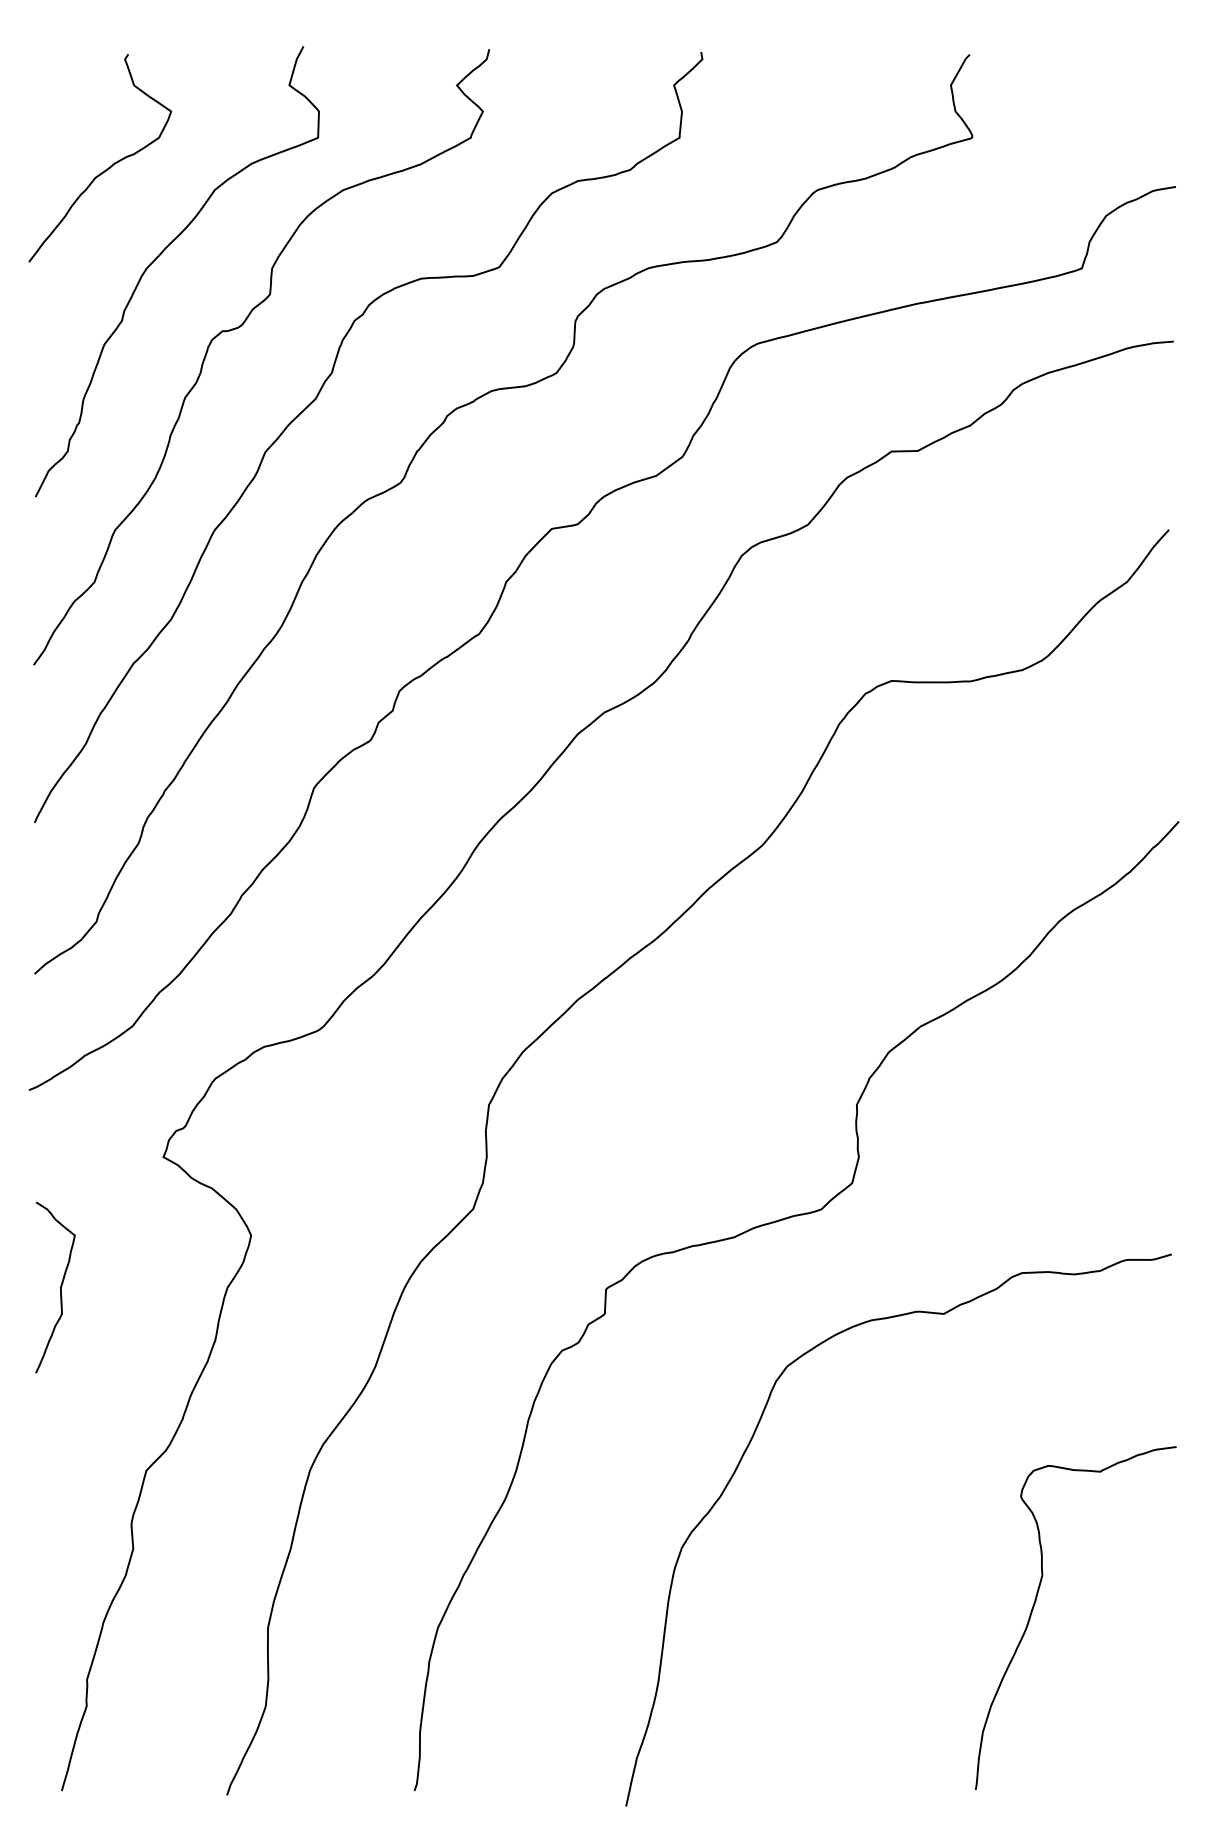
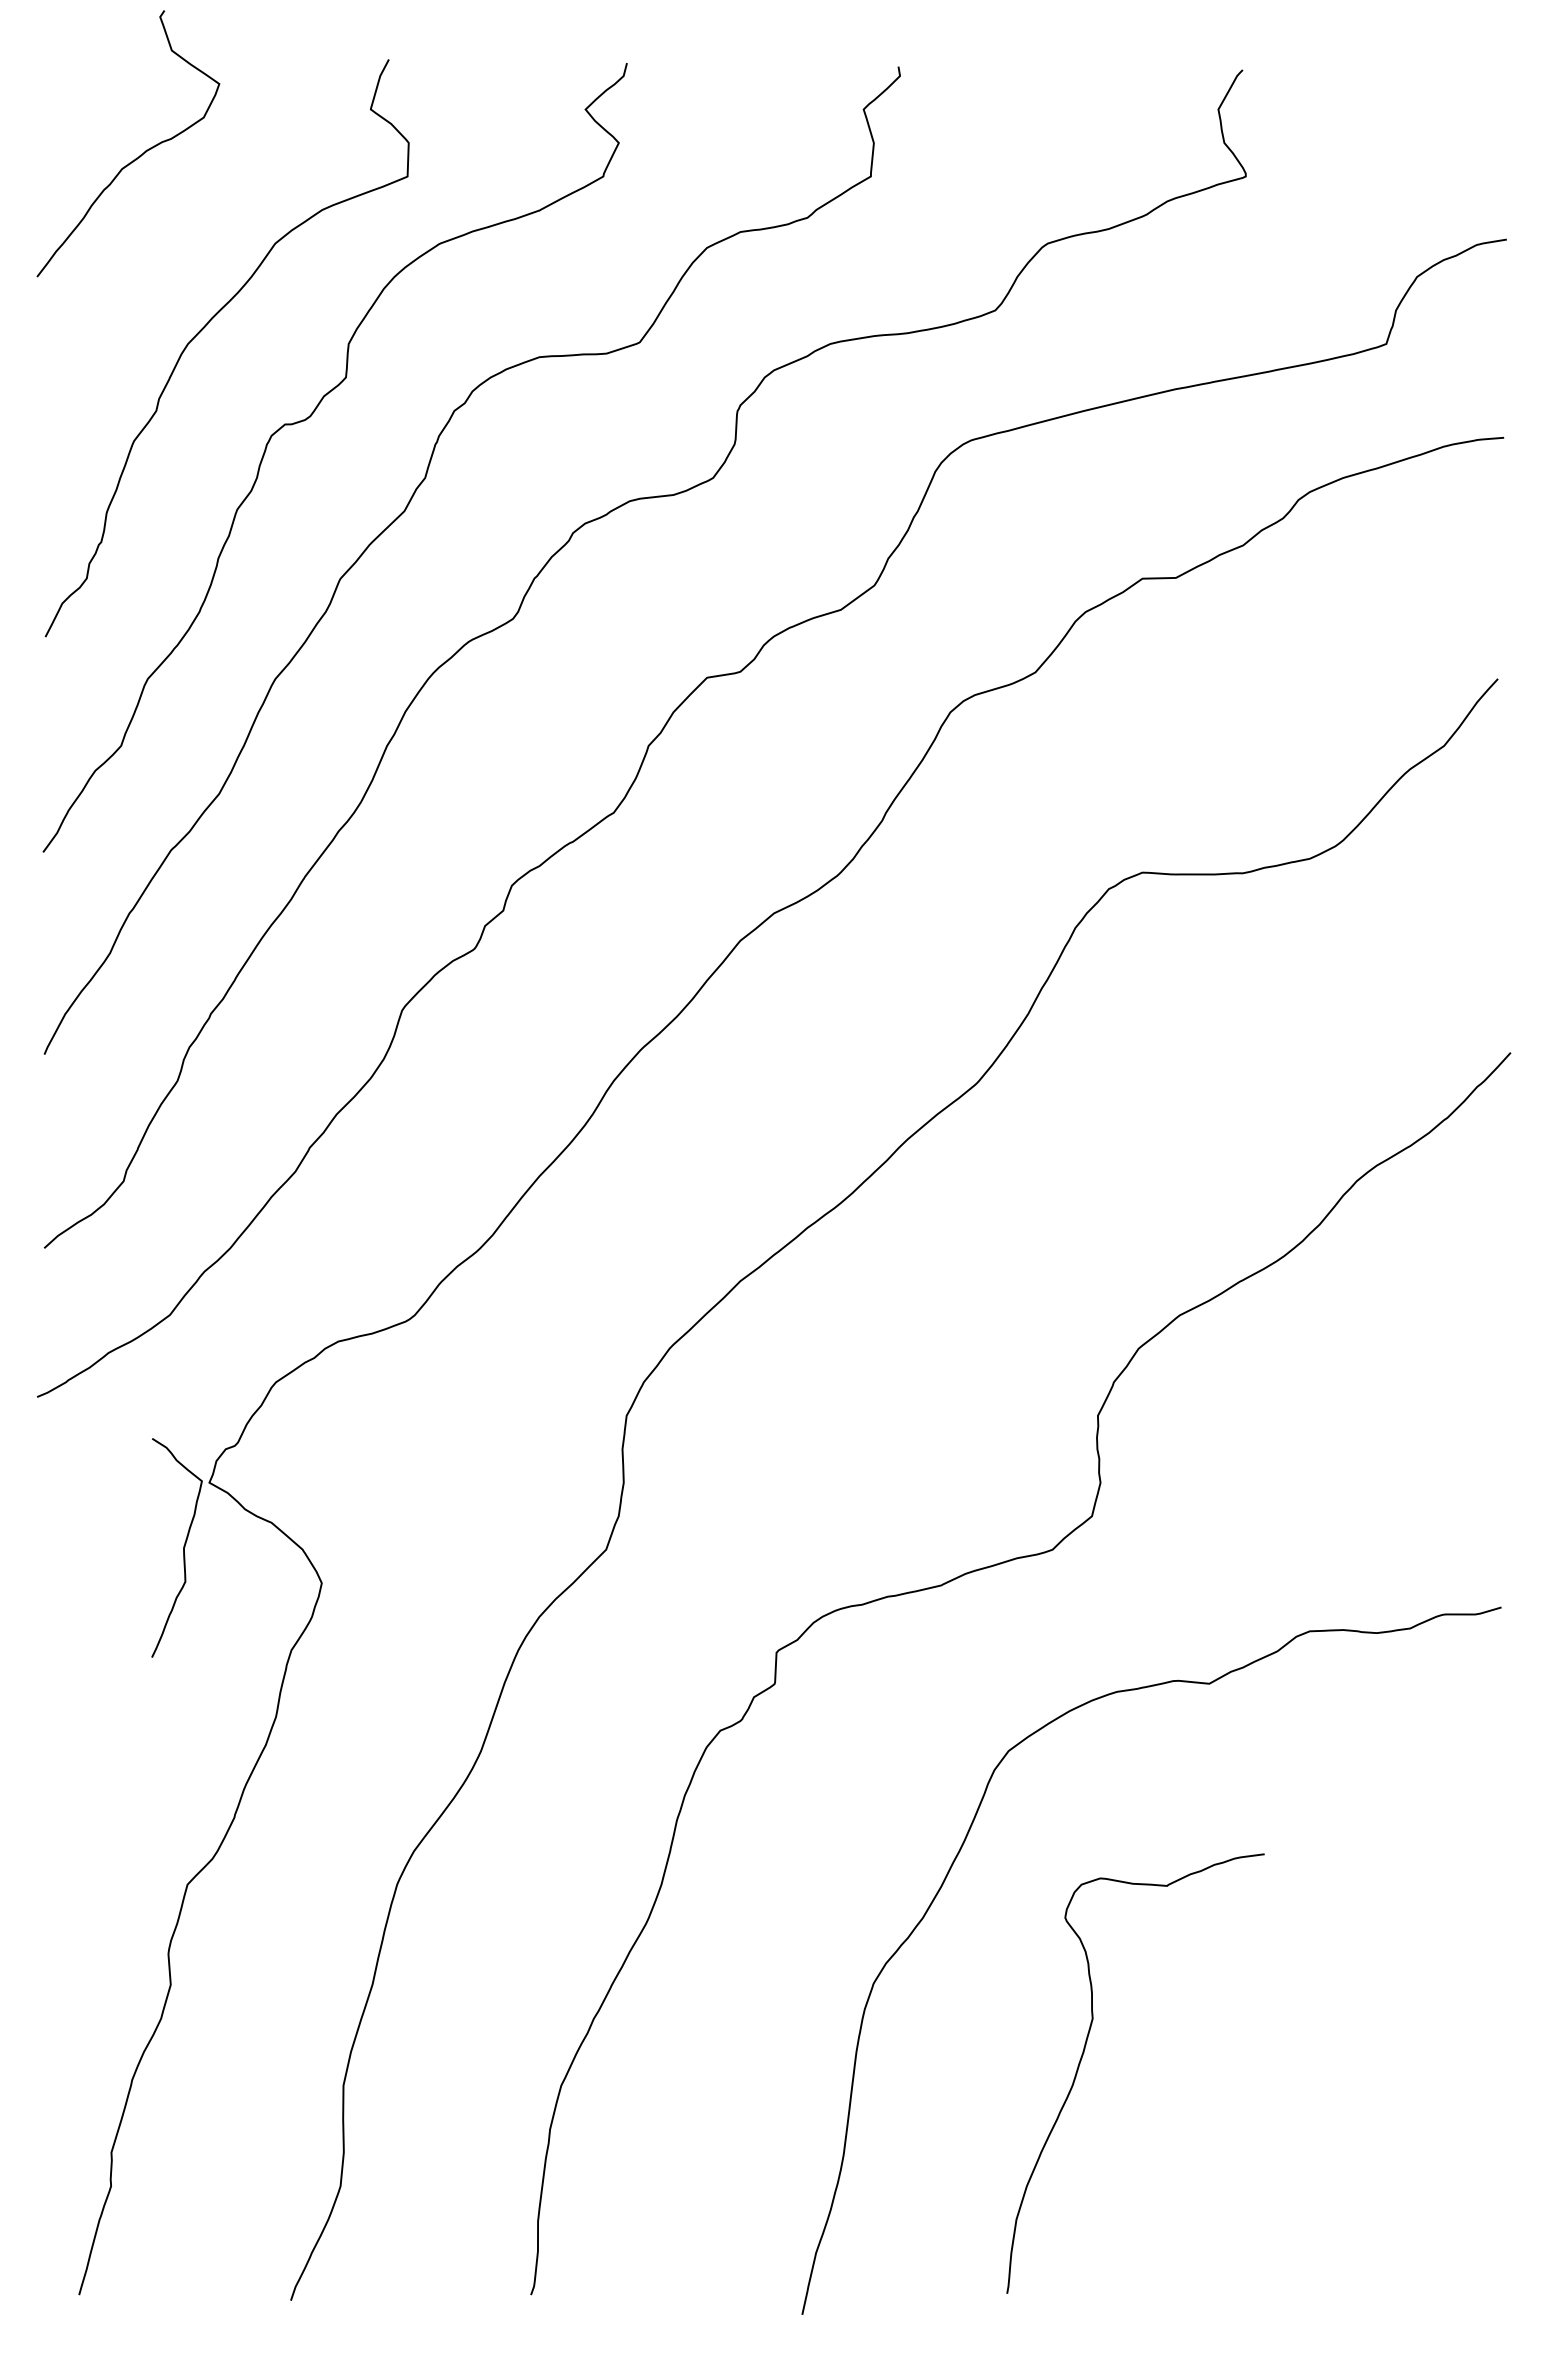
curve: (106, 168) -> (136, 157), moved
curve: (60, 1287) -> (183, 1547), moved
curve: (1035, 1604) -> (1083, 2055), moved

